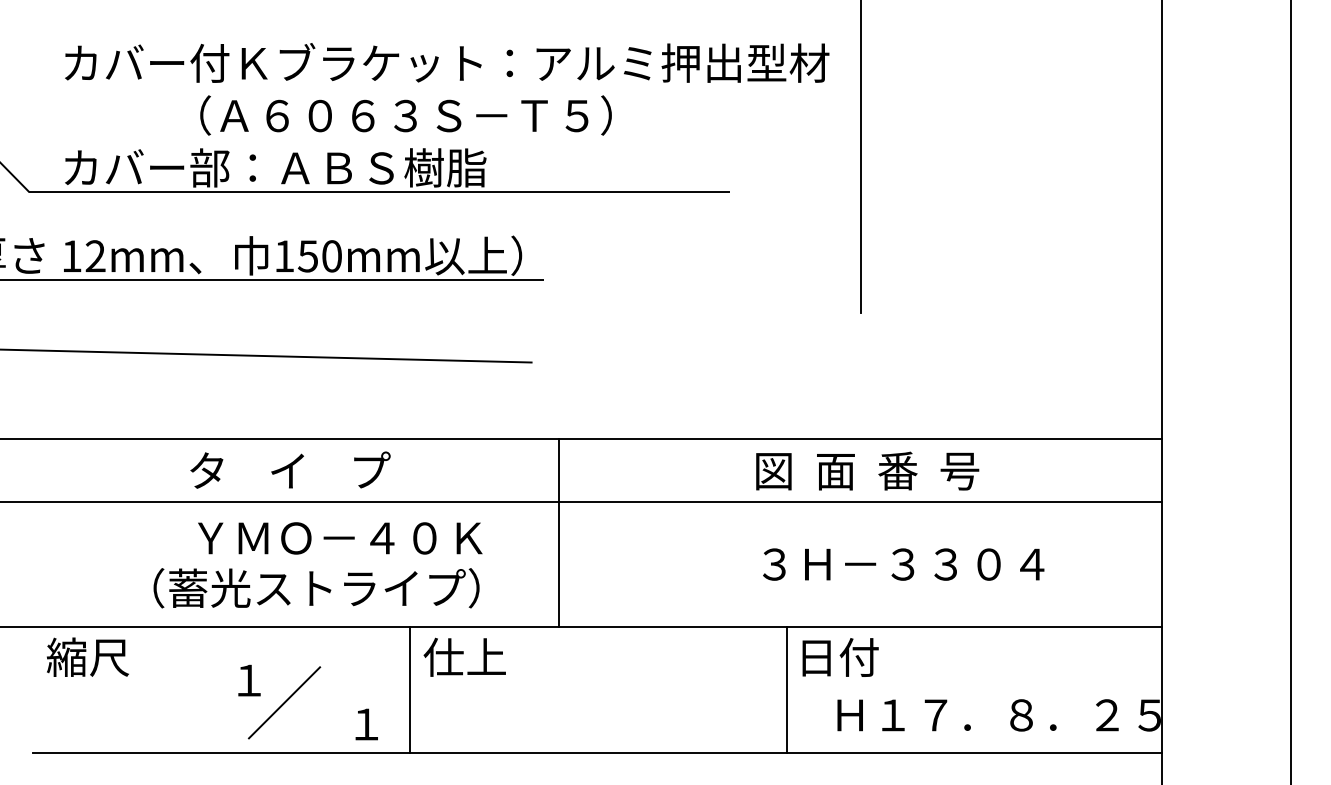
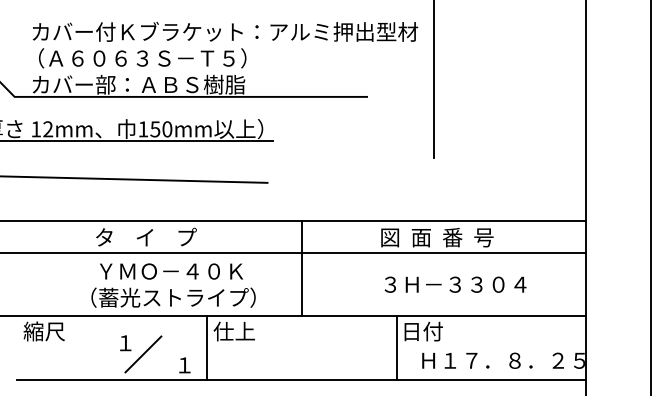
text: (405, 115) -> (142, 58), moved
line: (558, 532) -> (301, 268), moved
text: (316, 587) -> (173, 297), moved

